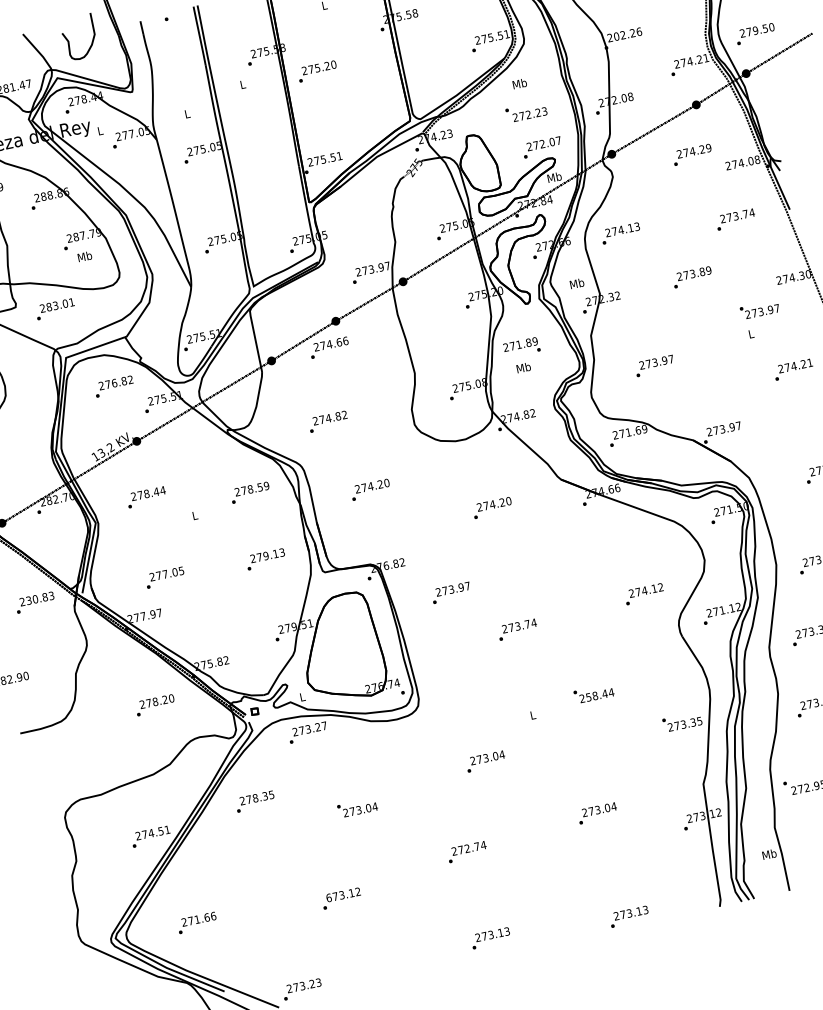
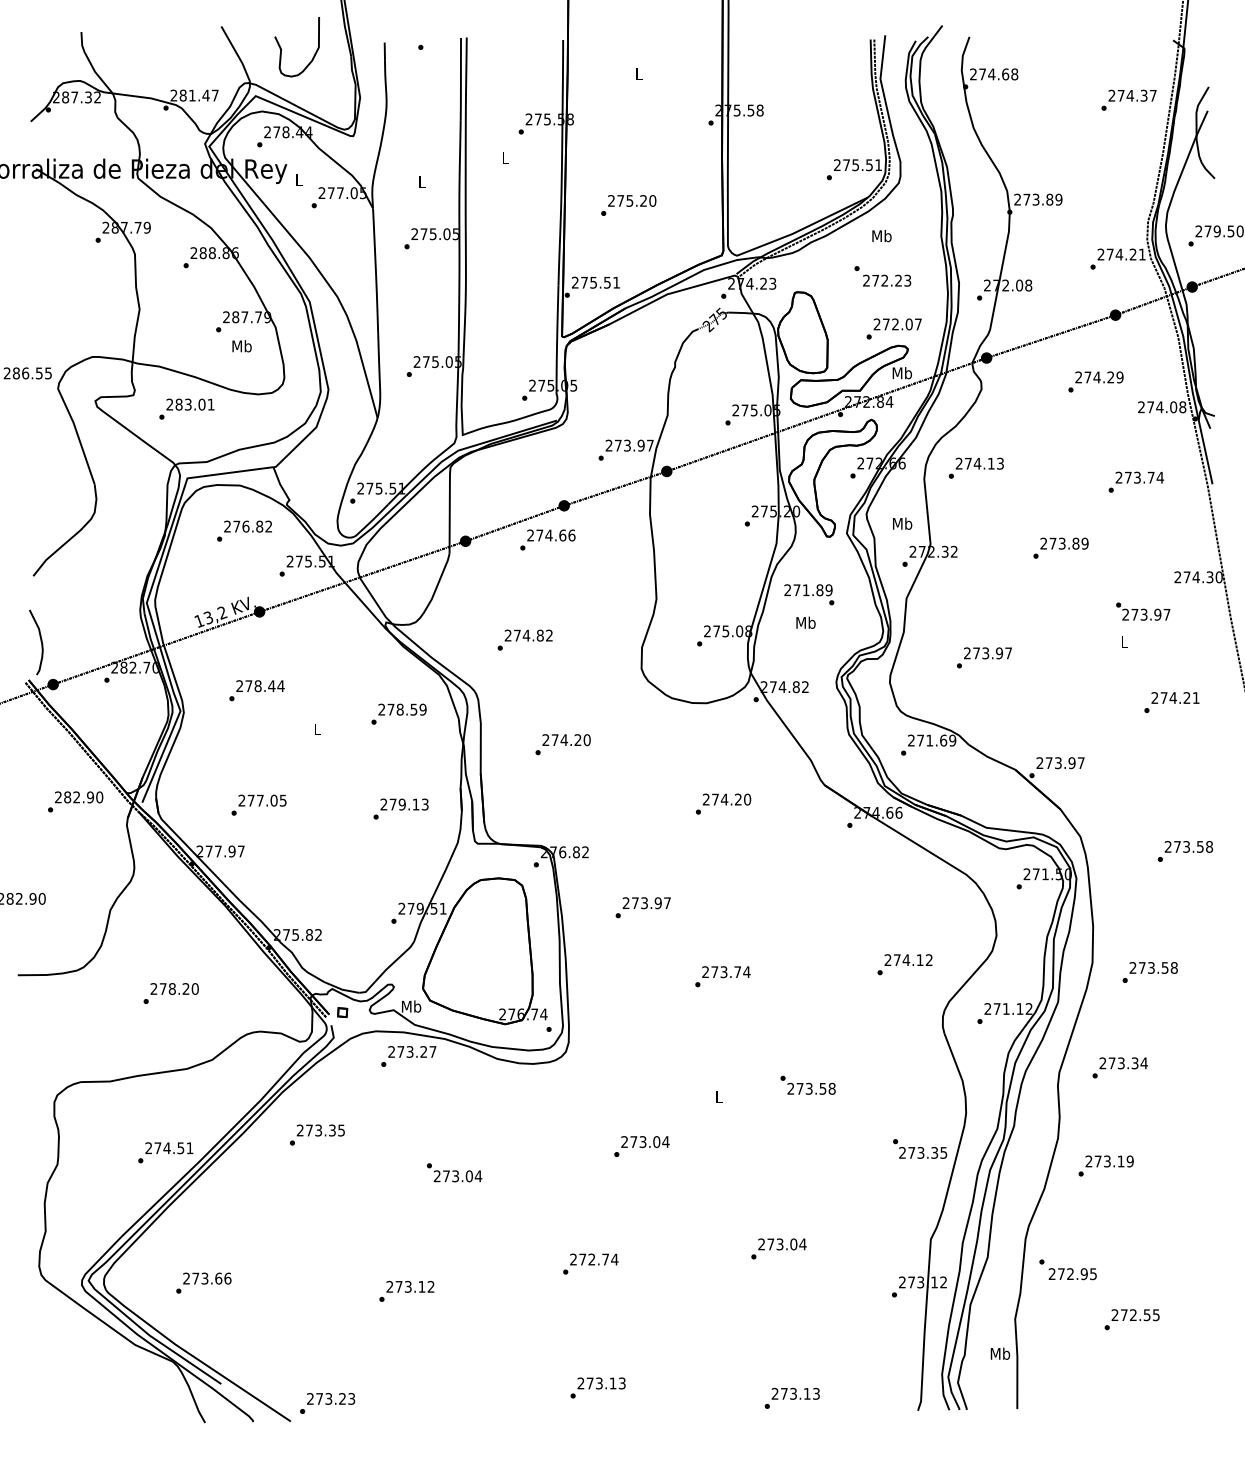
text: (627, 34) -> (1042, 199), 202.26 -> 273.89
text: (317, 71) -> (628, 205), moved
text: (40, 598) -> (83, 797), 230.83 -> 282.90
text: (599, 694) -> (815, 1088), 258.44 -> 273.58
text: (302, 697) -> (411, 1006), L -> Mb
text: (154, 705) -> (170, 993), moved
text: (255, 798) -> (318, 1130), 278.35 -> 273.35
text: (328, 897) -> (389, 1286), 673.12 -> 273.12
text: (197, 919) -> (204, 1278), 271.66 -> 273.66

